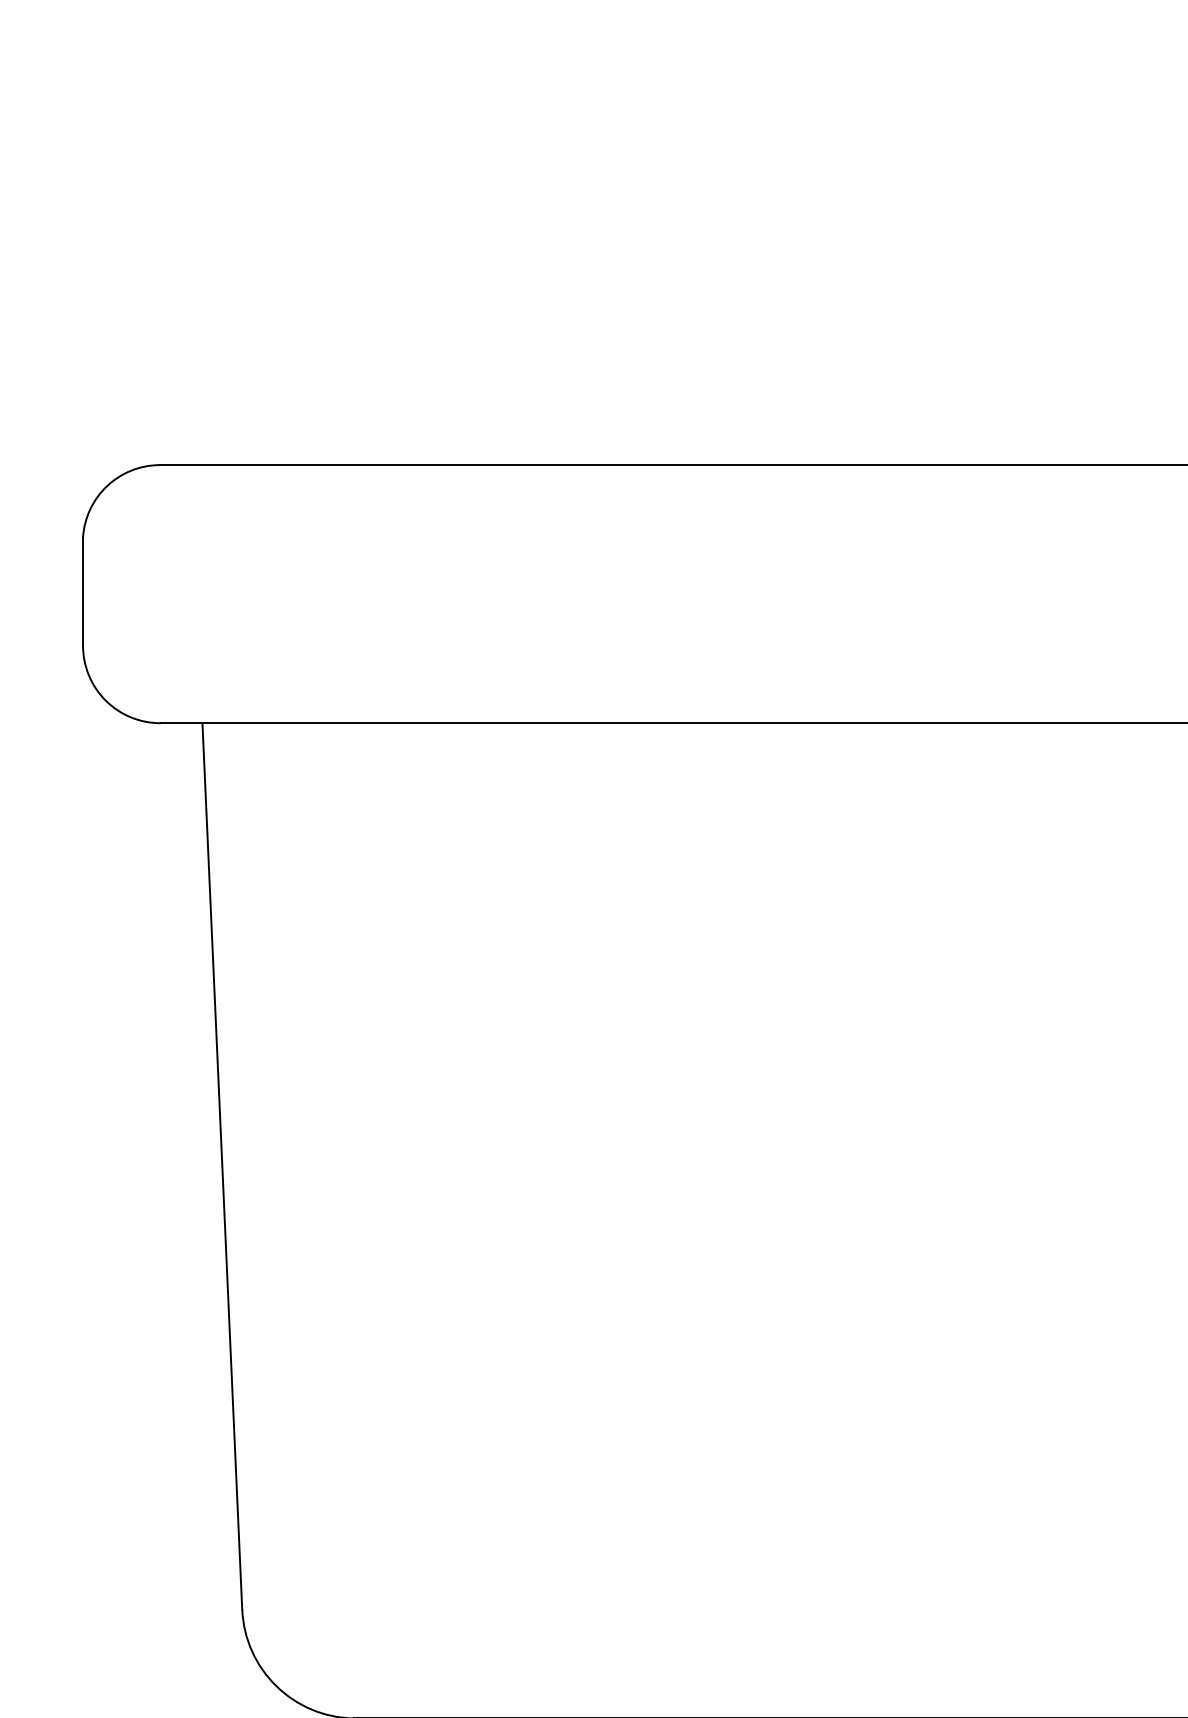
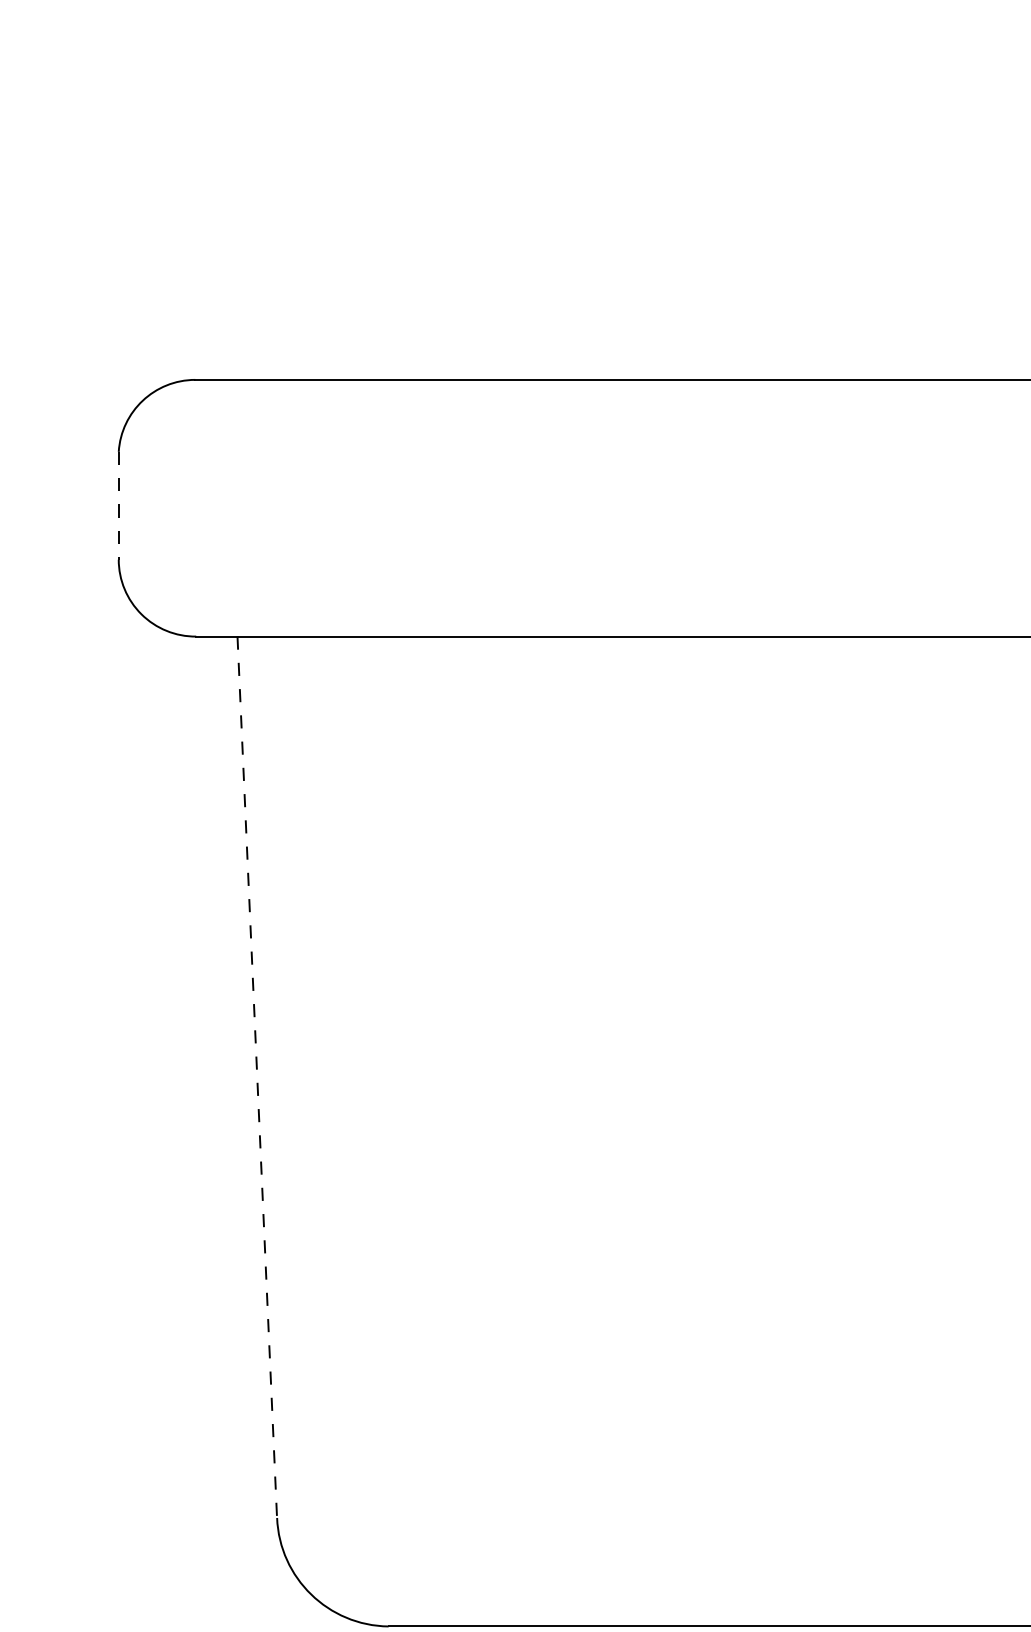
line: (83, 592) -> (119, 506), solid -> dashed
line: (222, 1166) -> (257, 1077), solid -> dashed

